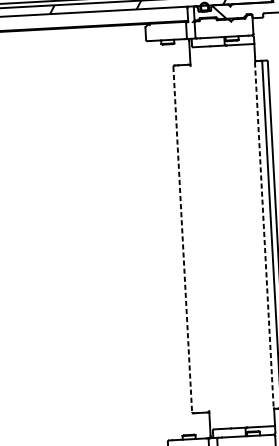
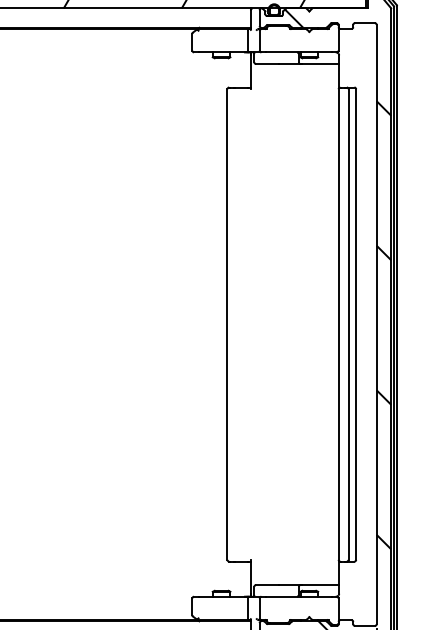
line: (264, 235) -> (338, 325), dashed -> solid
line: (182, 240) -> (227, 325), dashed -> solid

